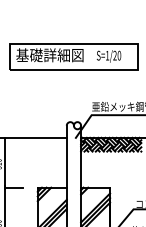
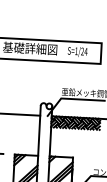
text: (119, 55) -> (86, 51), S=1/20 -> S=1/24

